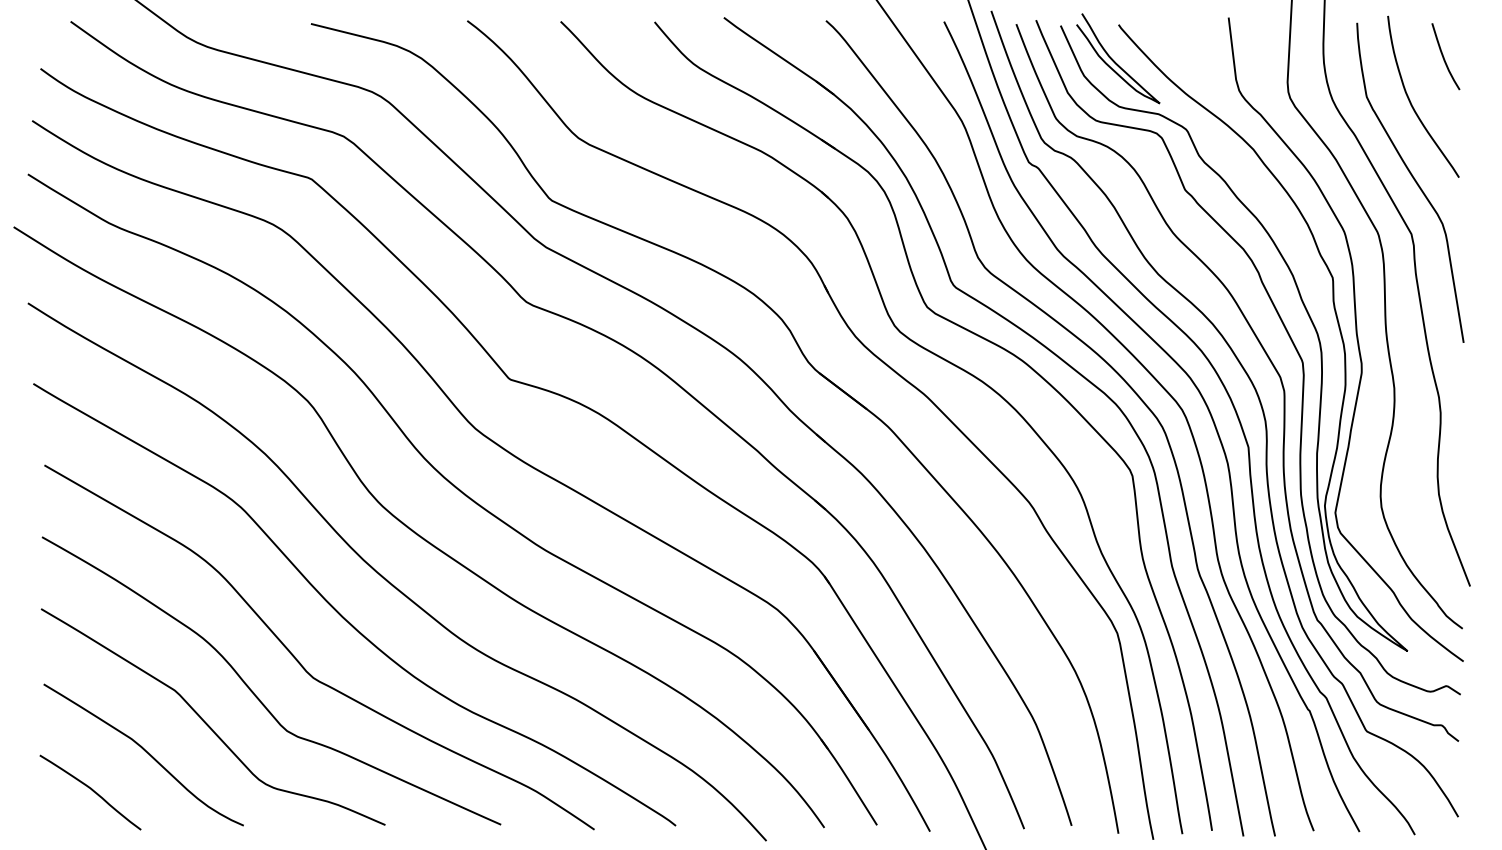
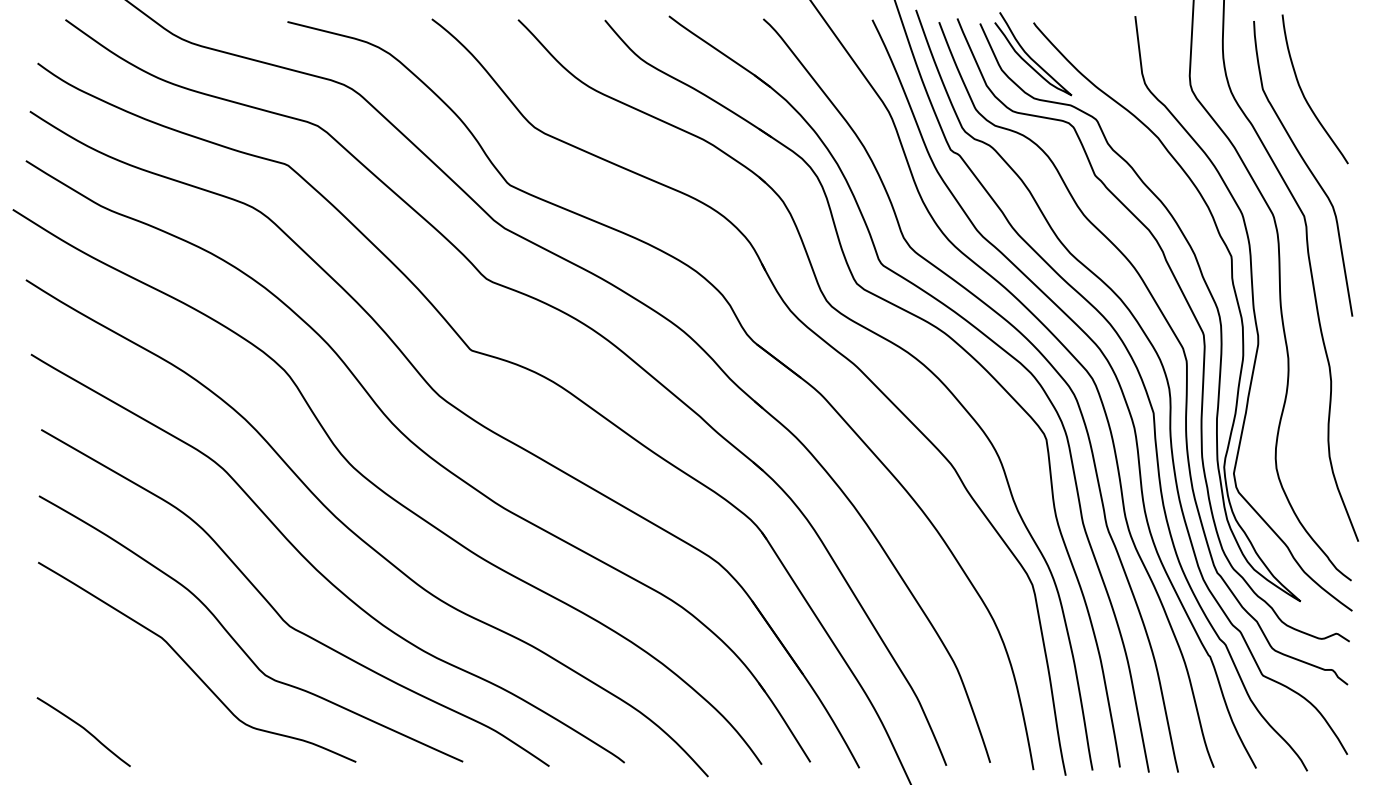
curve: (1444, 56) -> (1334, 52), removed
curve: (145, 751) -> (134, 694), removed

